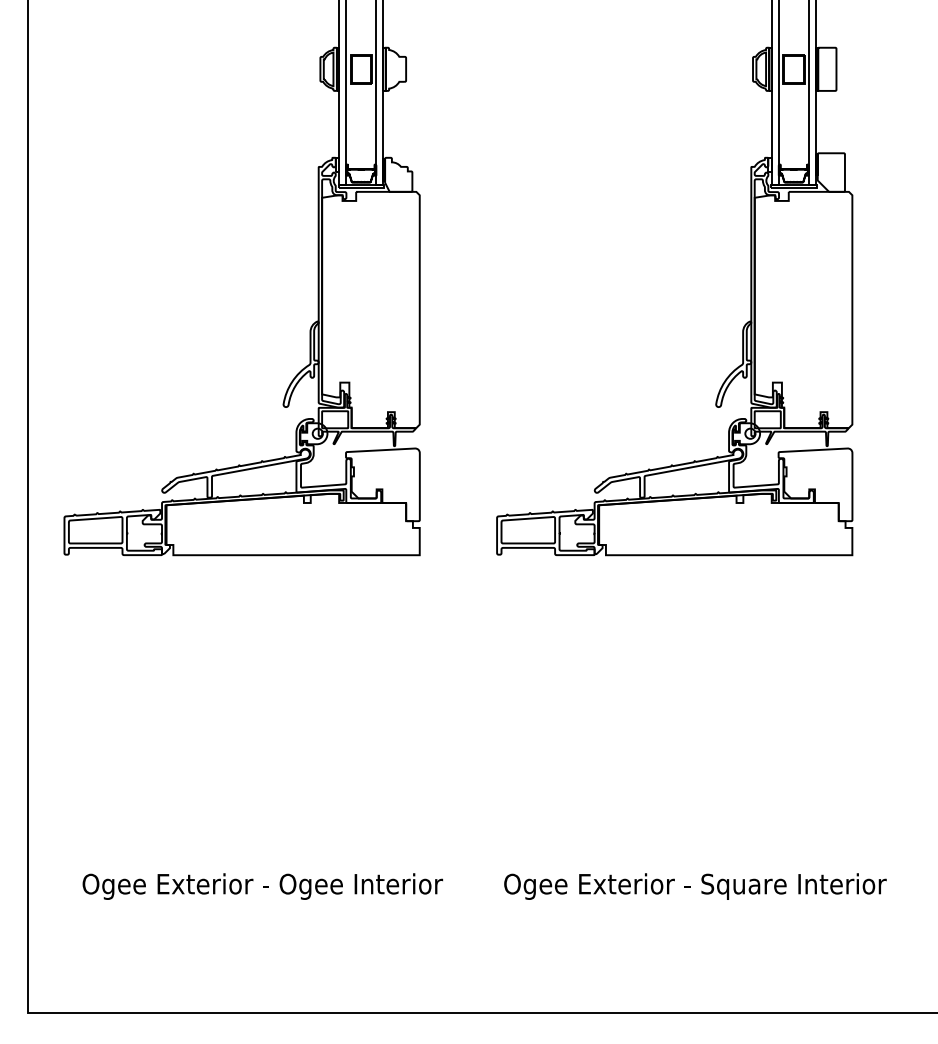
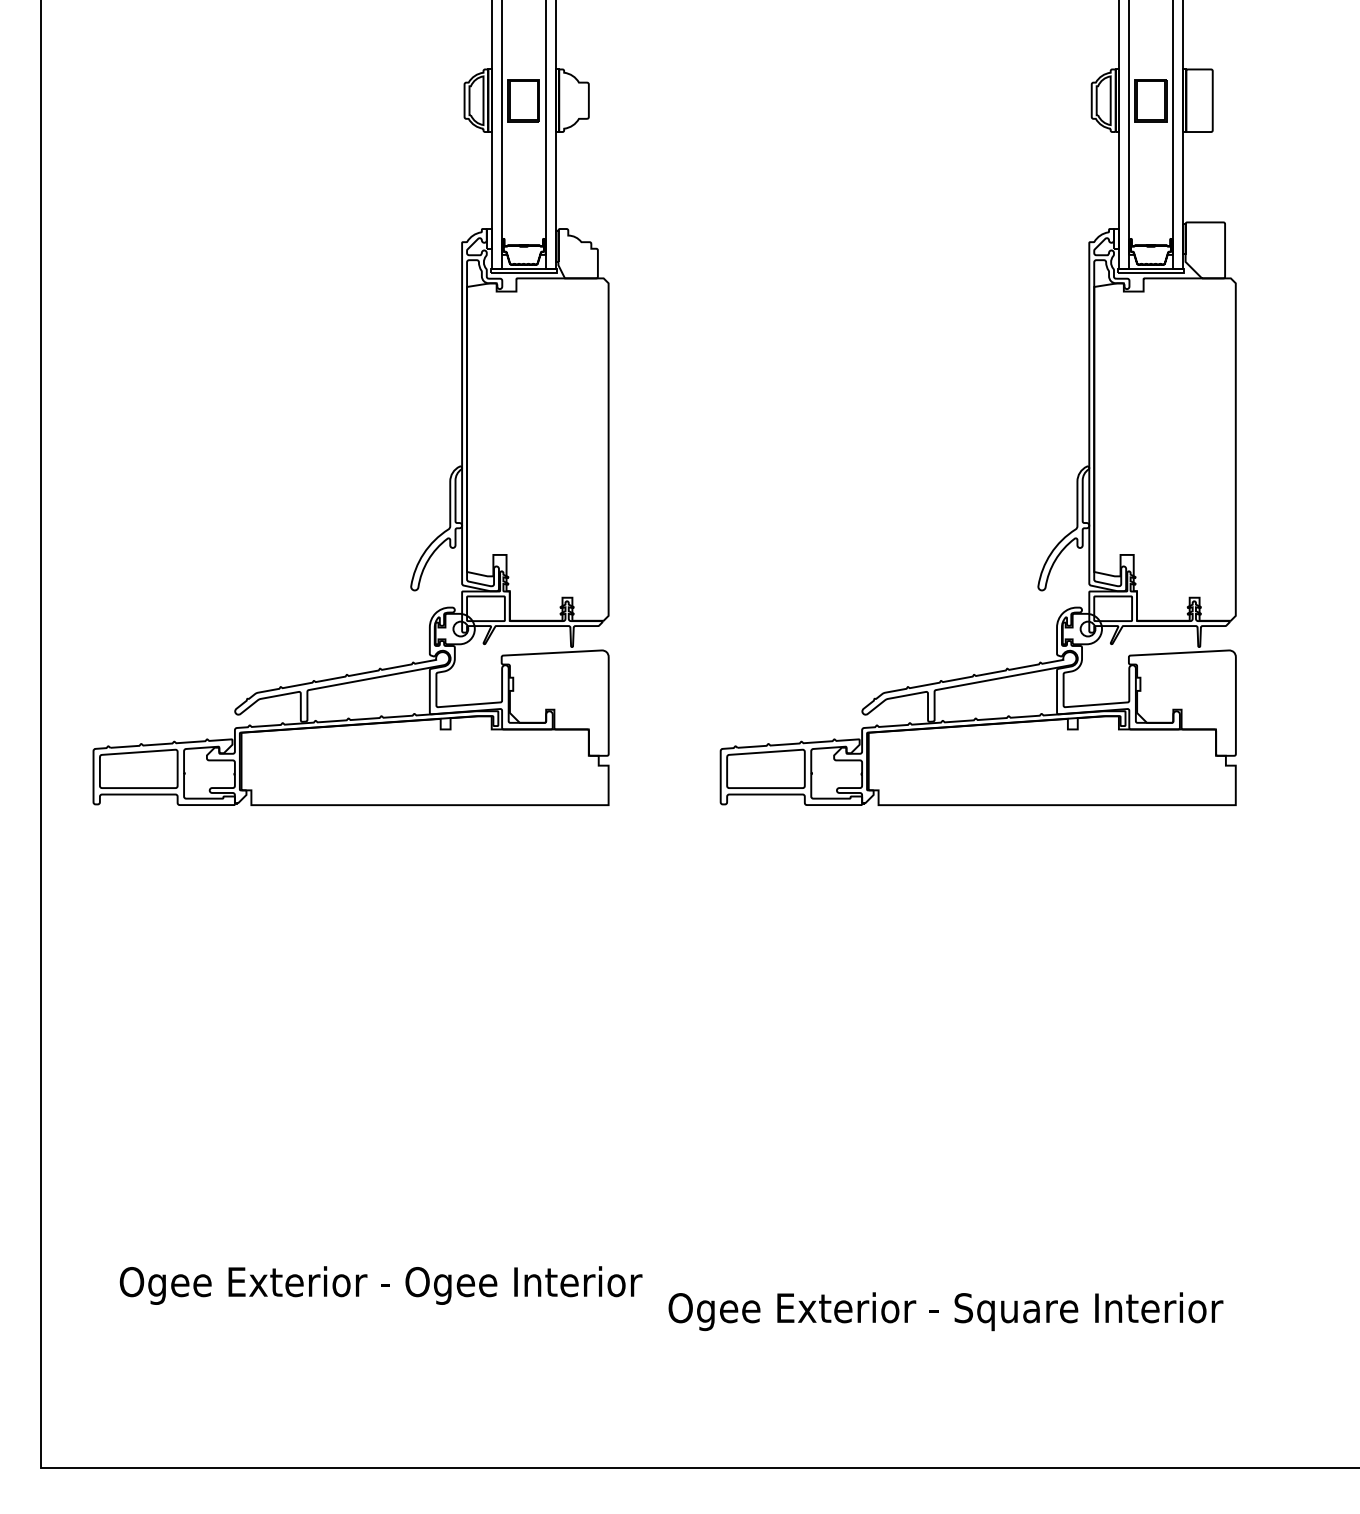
text: (695, 886) -> (946, 1311), moved

